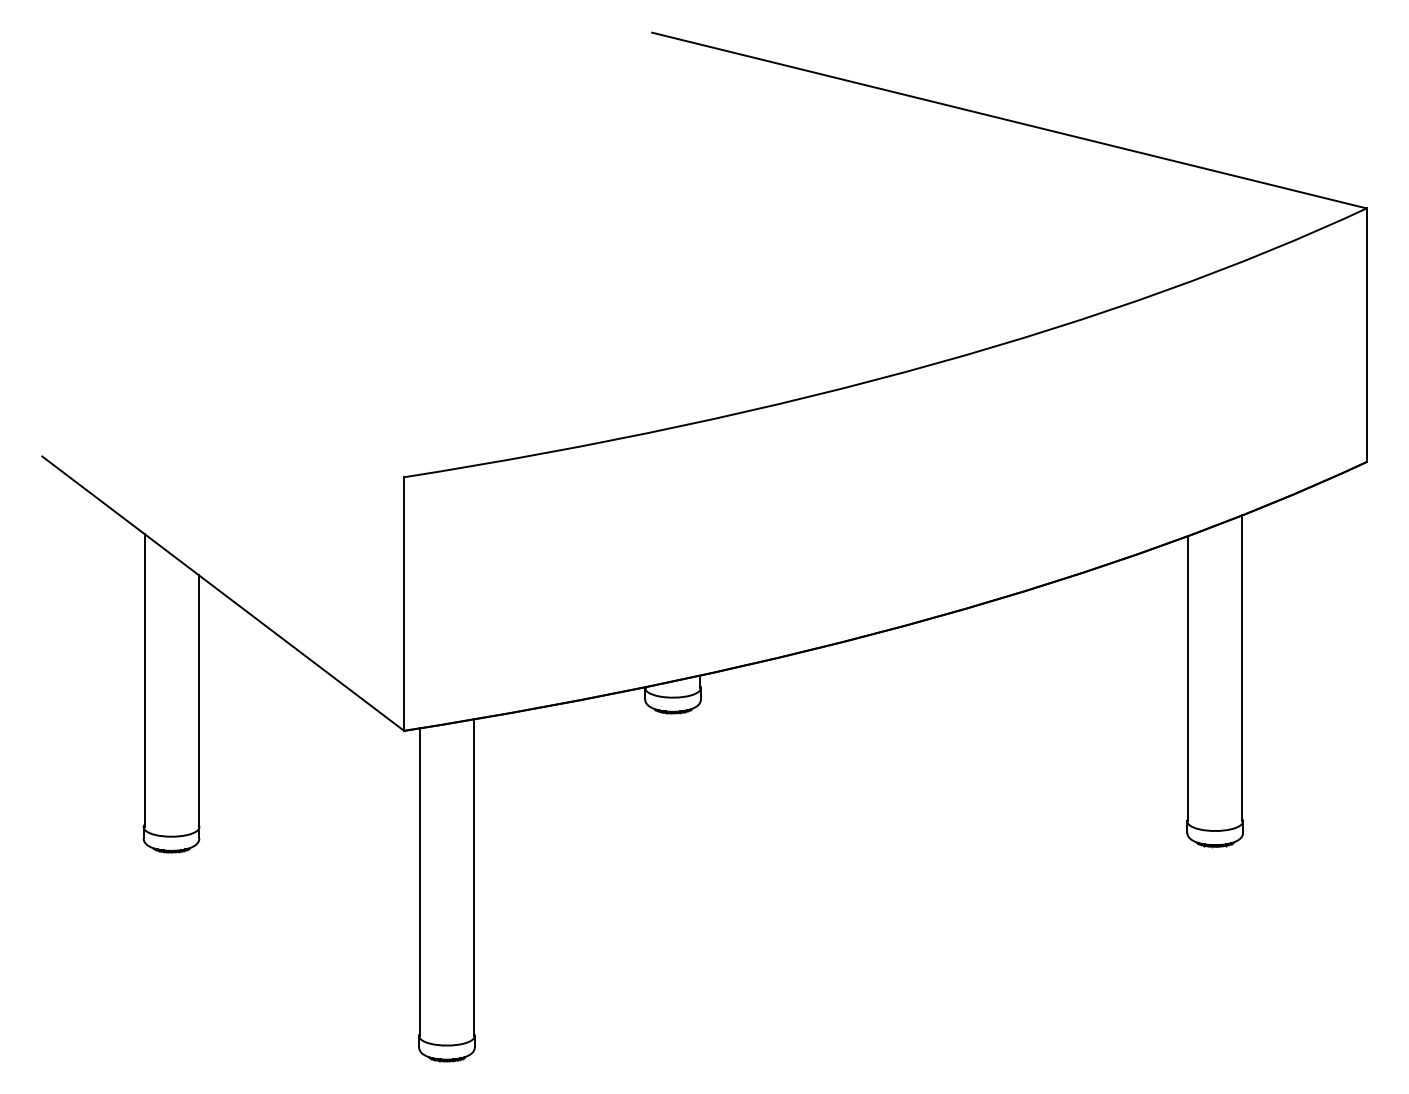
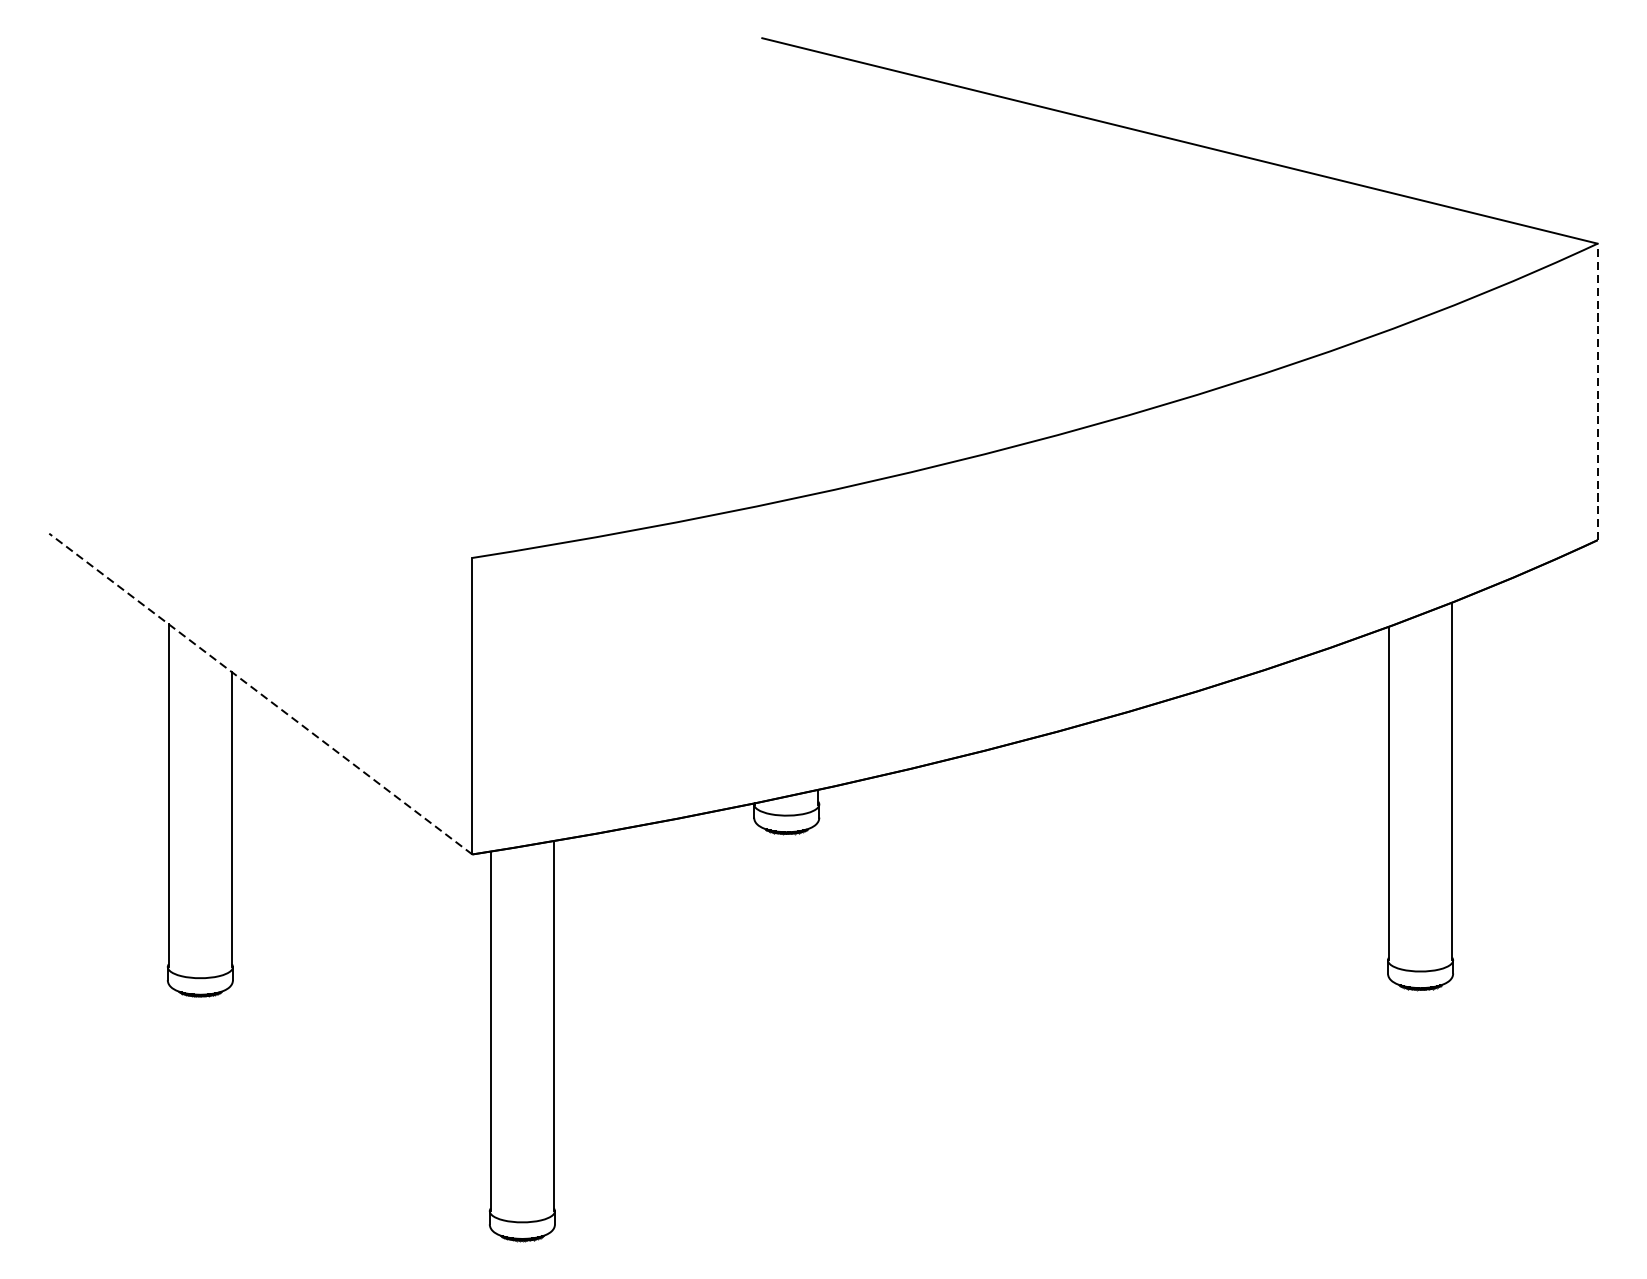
line: (1366, 335) -> (1597, 392), solid -> dashed
line: (222, 593) -> (259, 693), solid -> dashed

